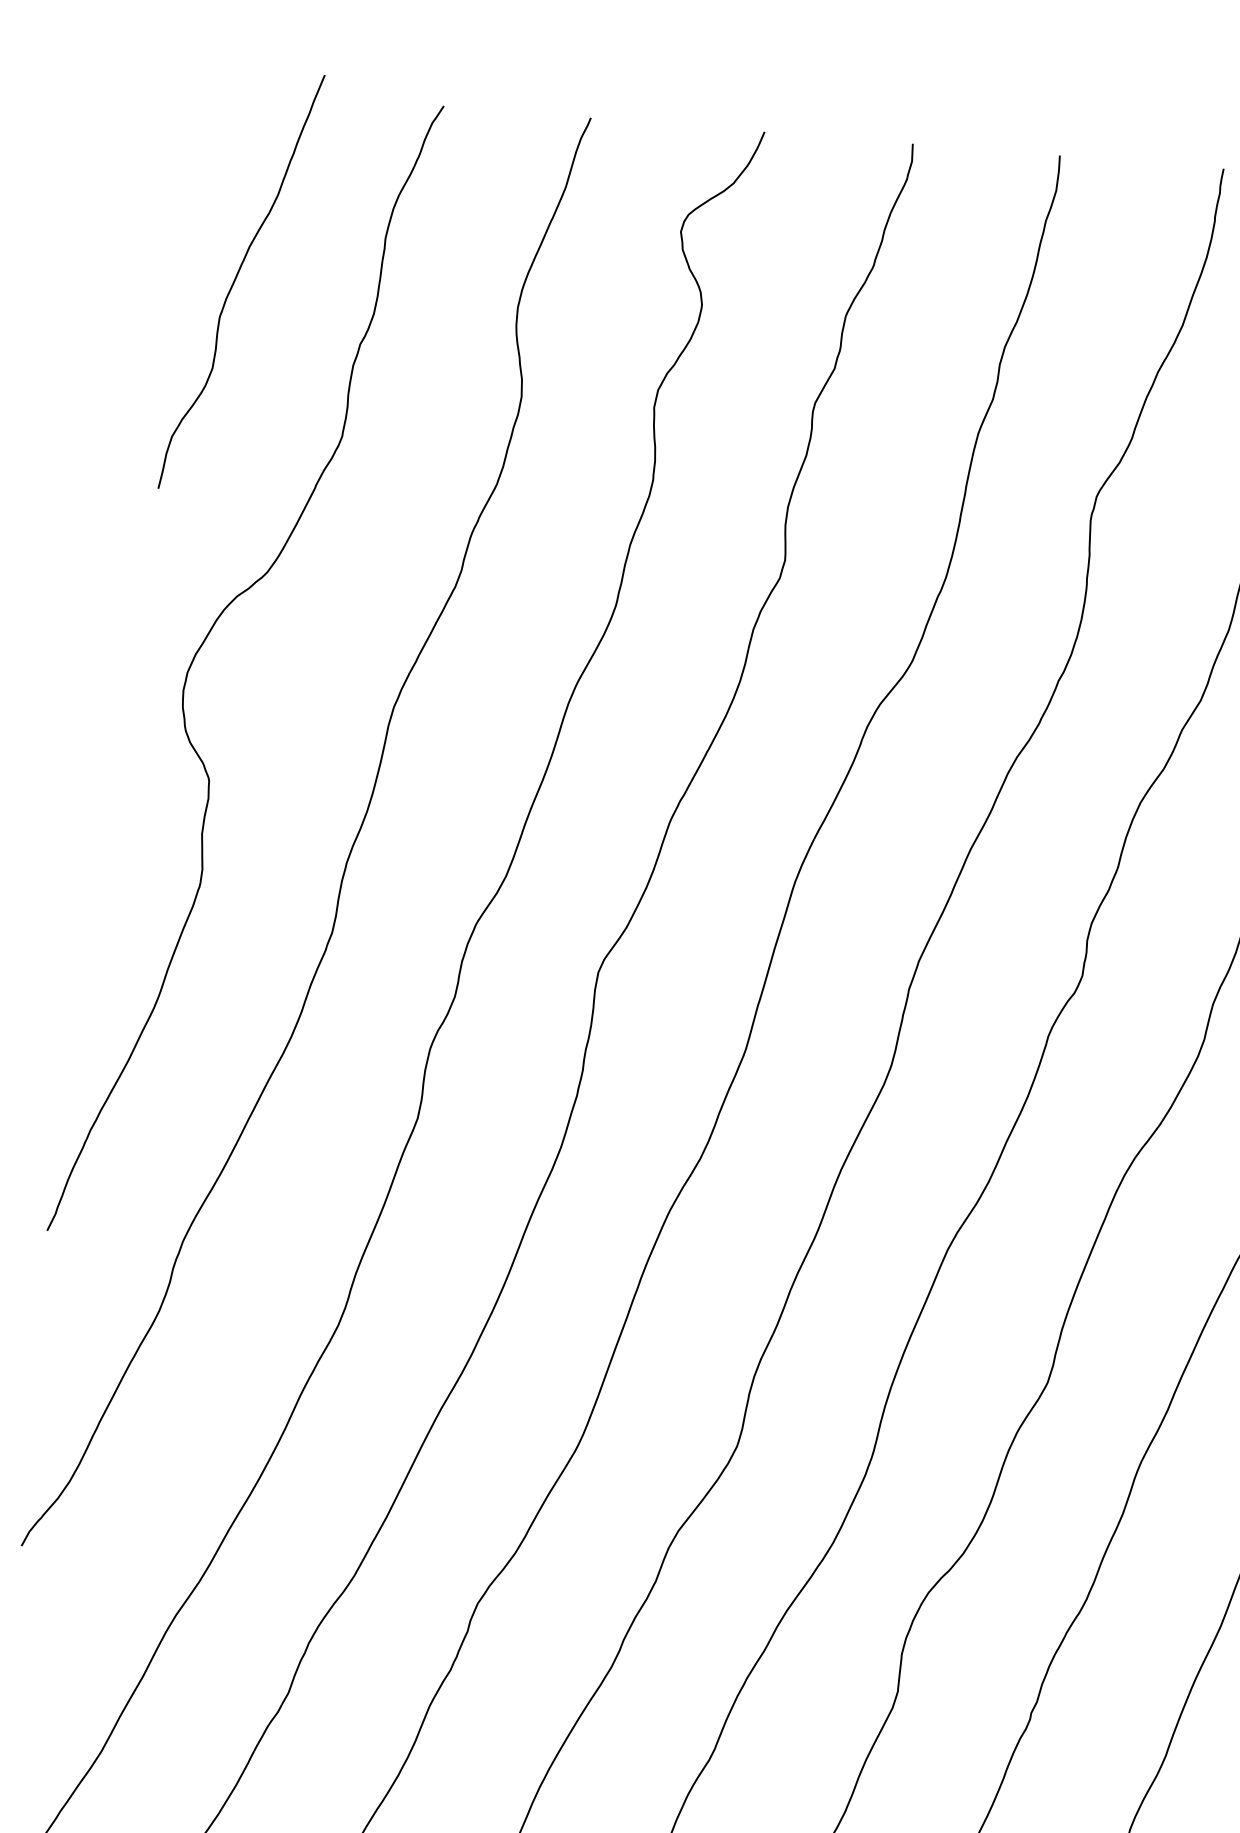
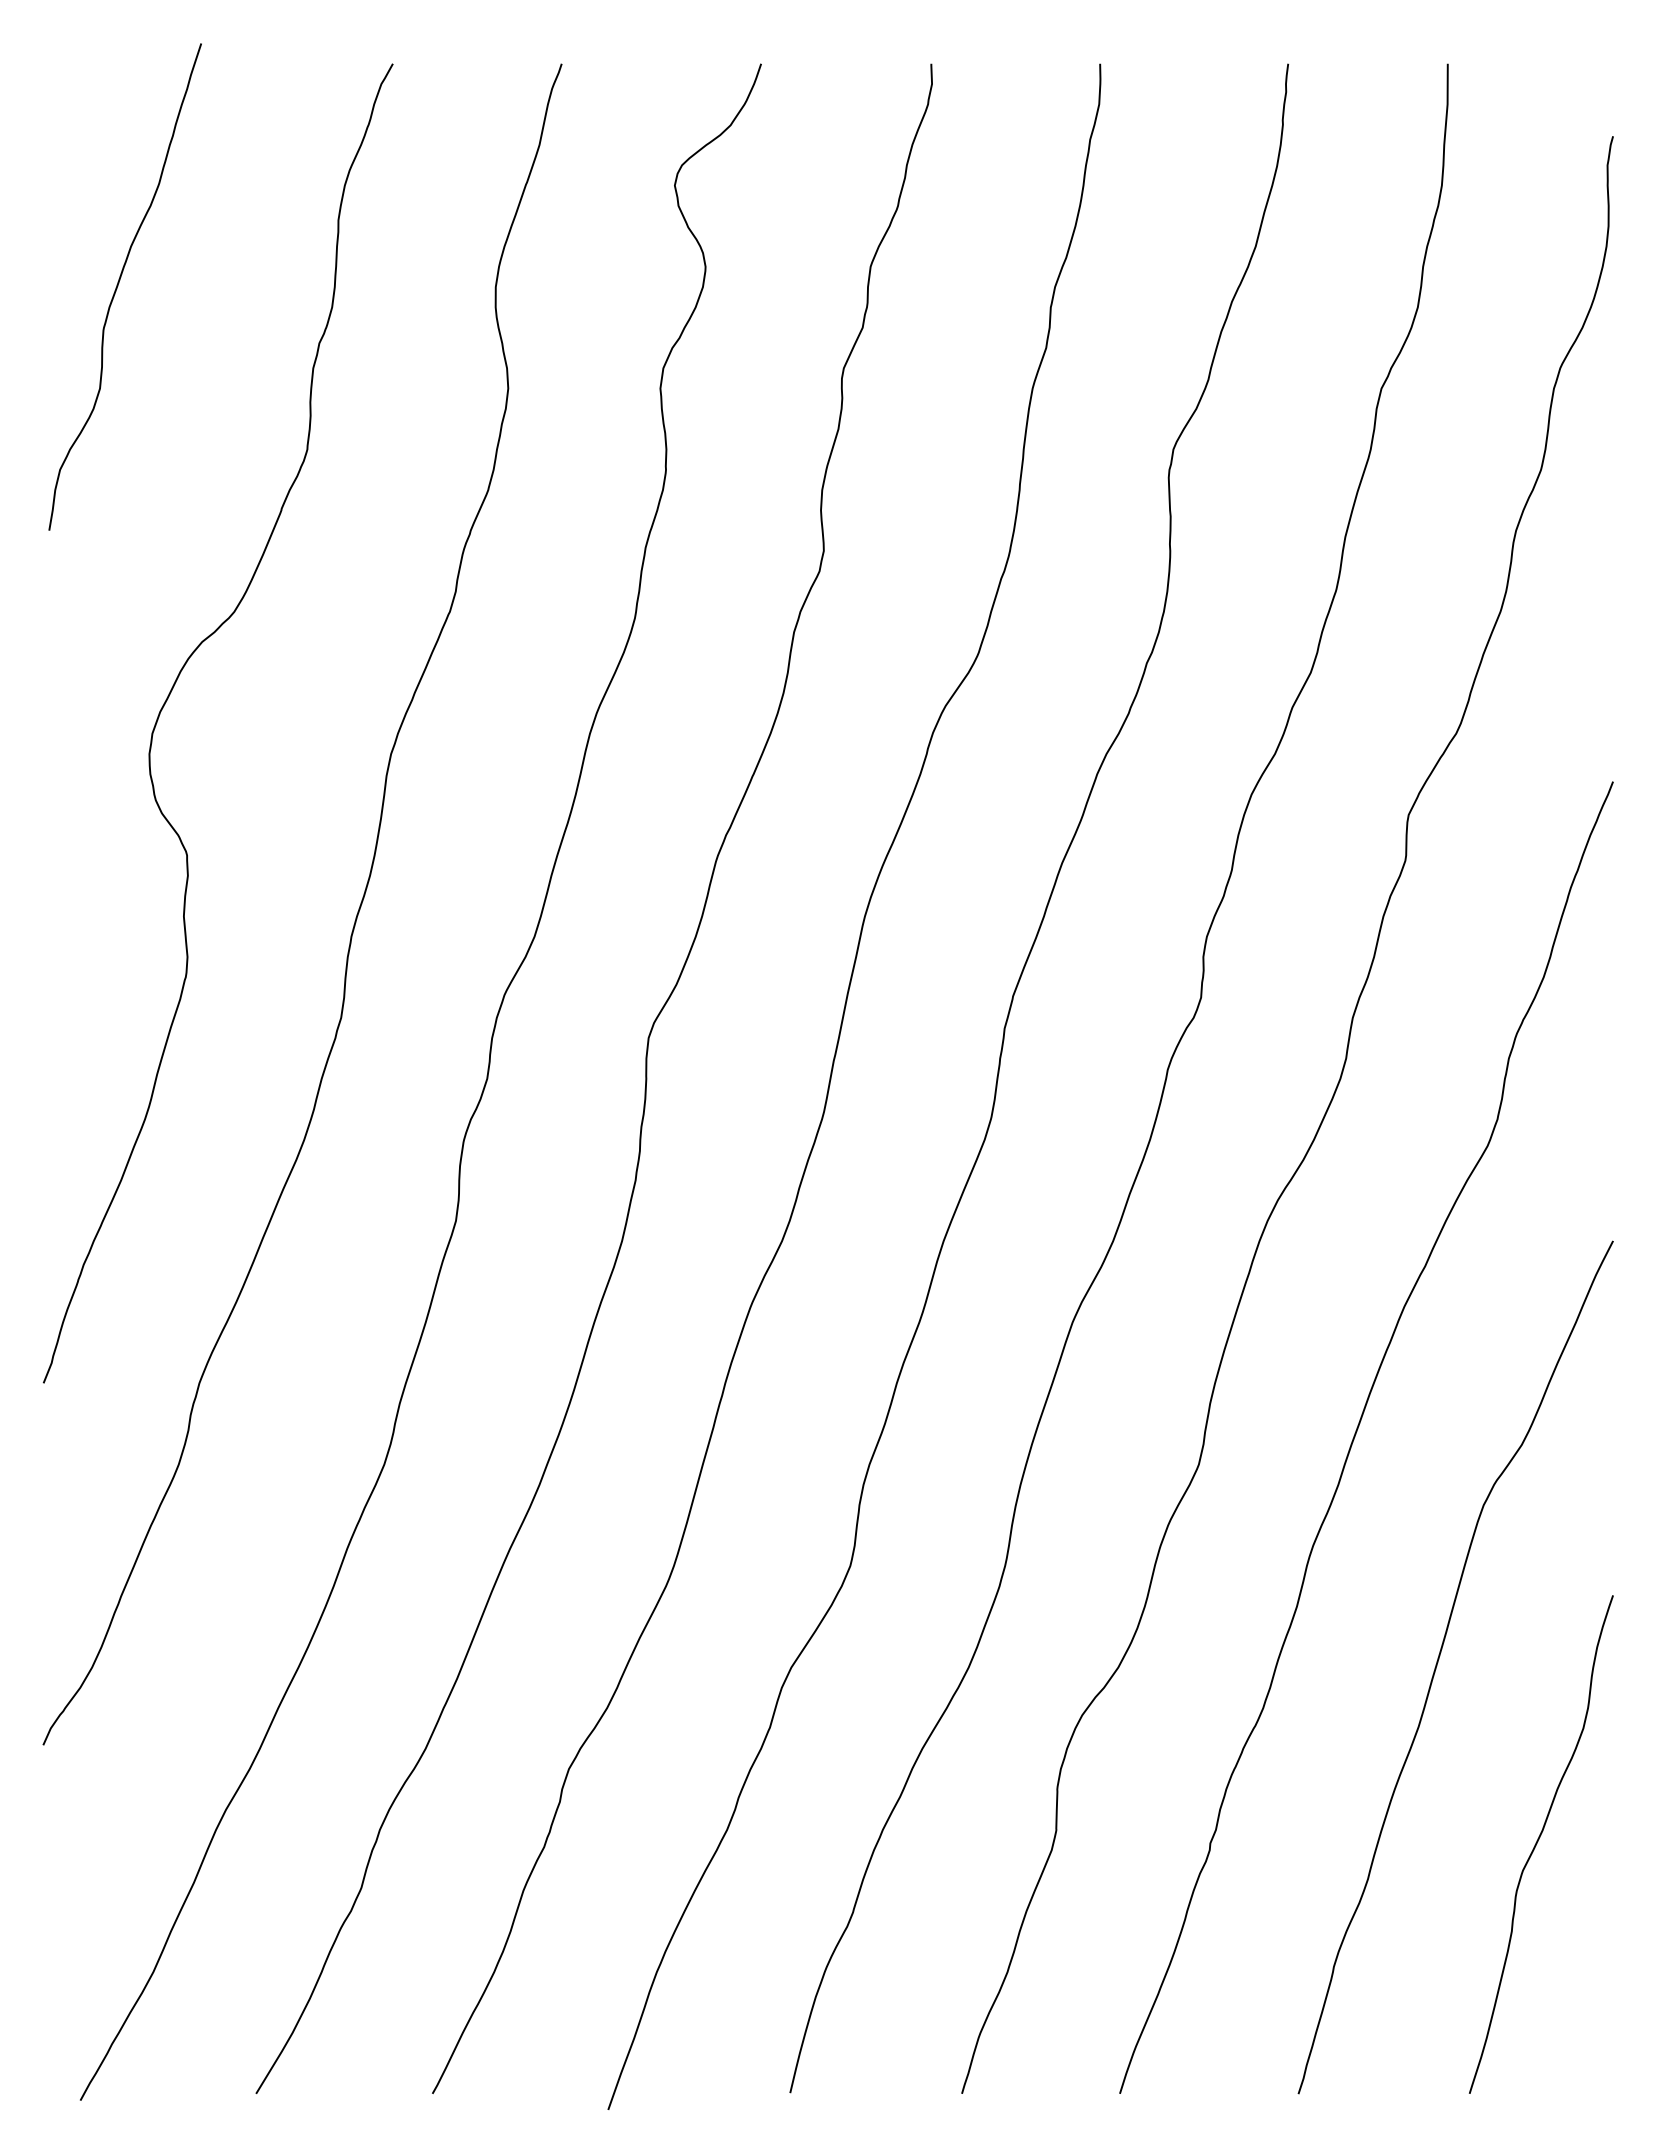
curve: (236, 278) -> (119, 283), moved

